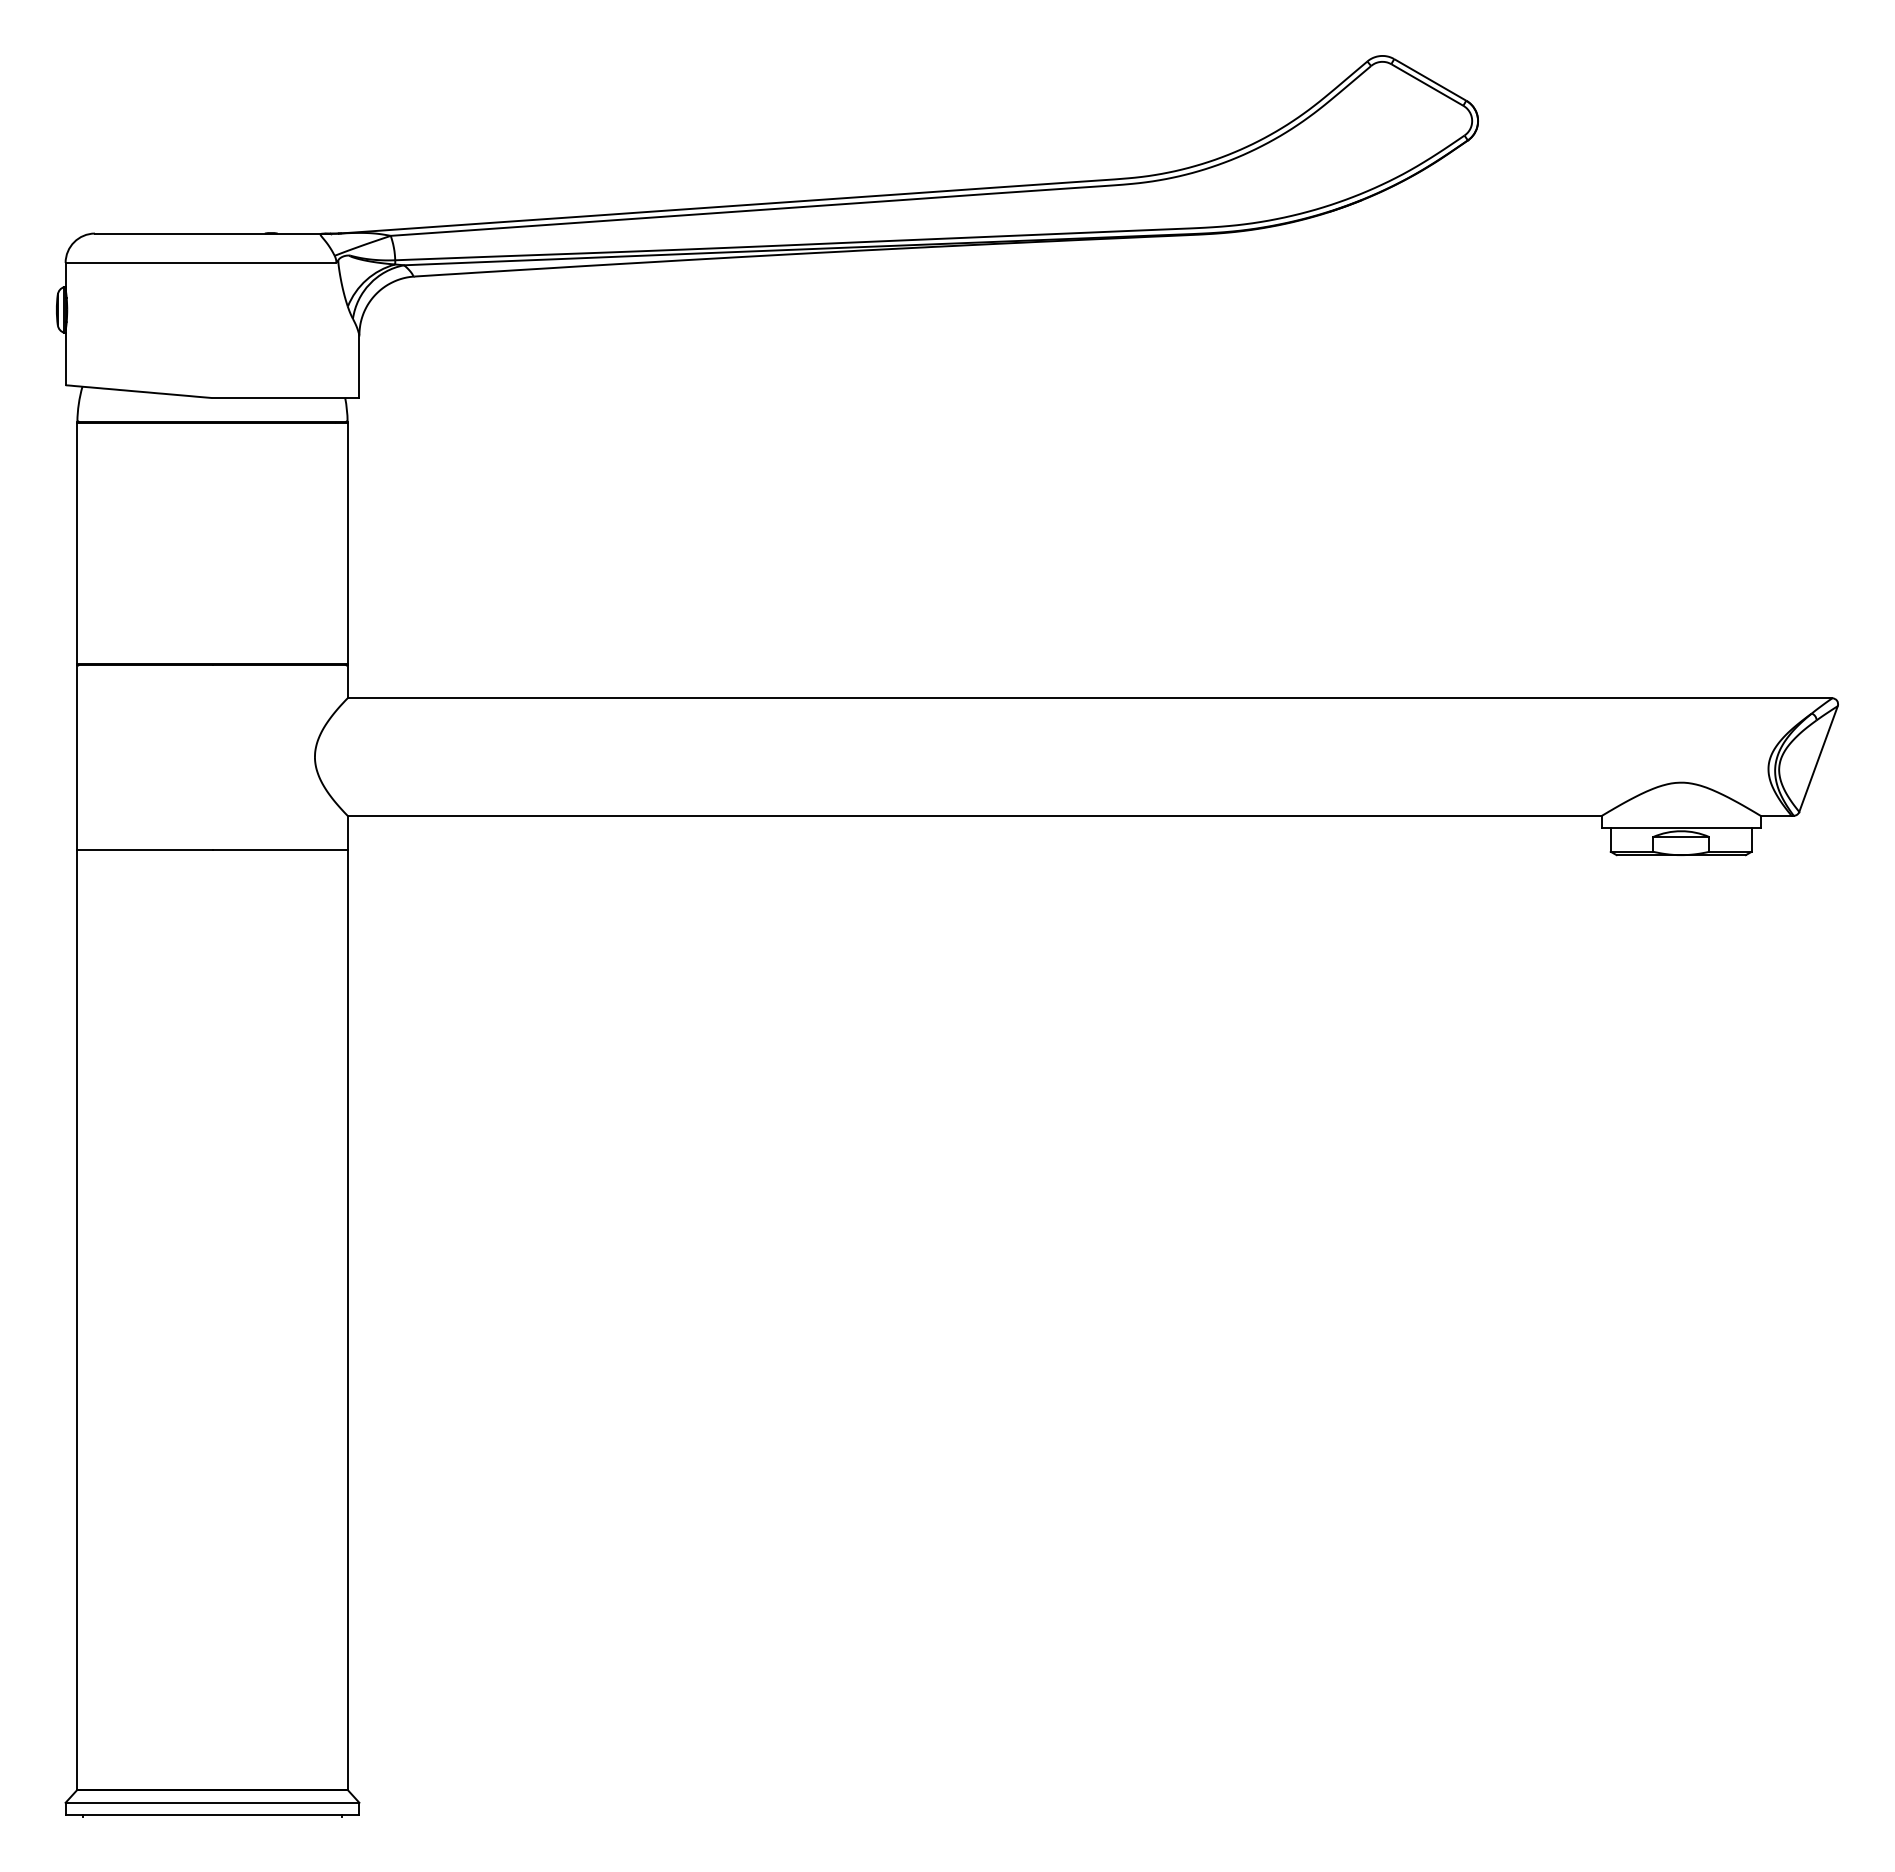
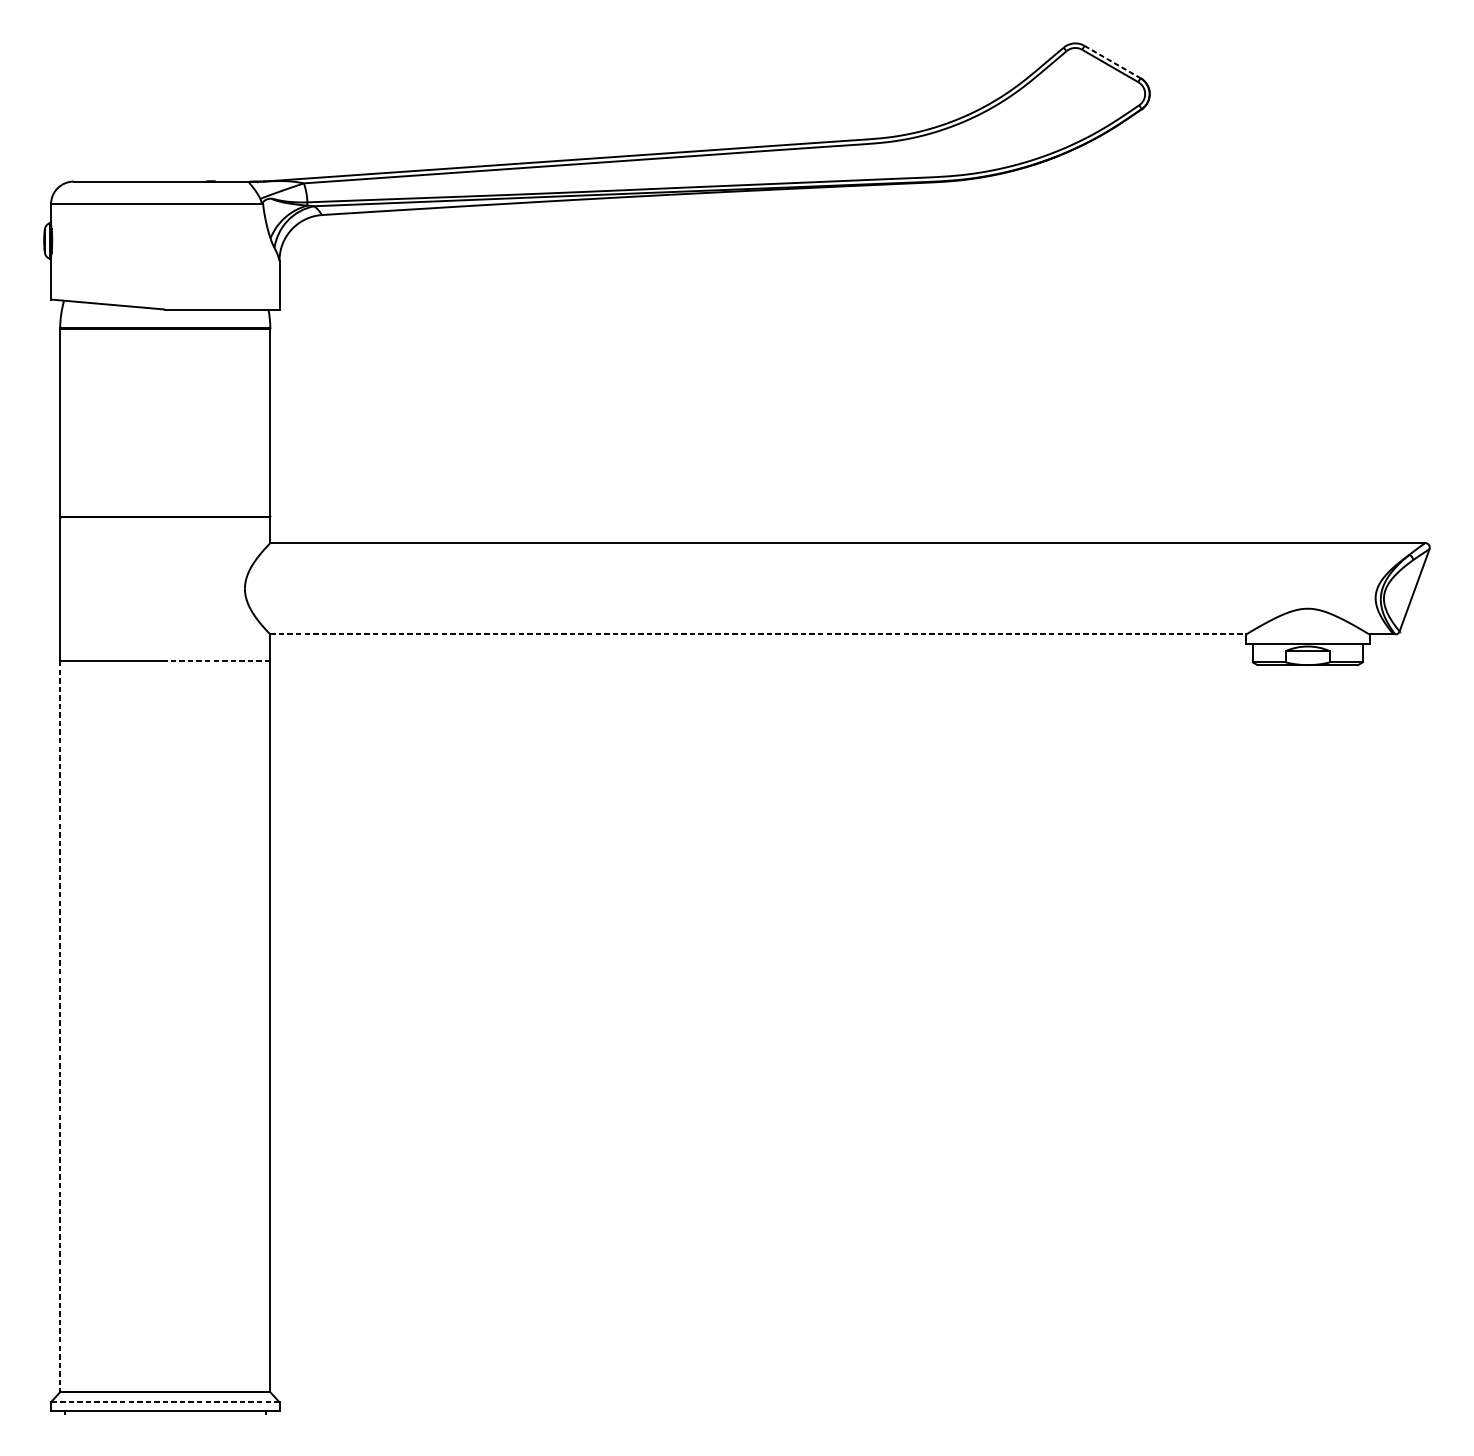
line: (1430, 79) -> (1112, 61), solid -> dashed
line: (975, 815) -> (758, 634), solid -> dashed
line: (280, 849) -> (218, 660), solid -> dashed
line: (77, 1320) -> (60, 1027), solid -> dashed
line: (212, 1802) -> (165, 1402), solid -> dashed

